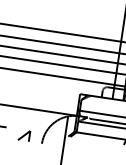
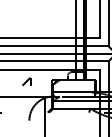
part: (24, 135) -> (26, 81), moved

